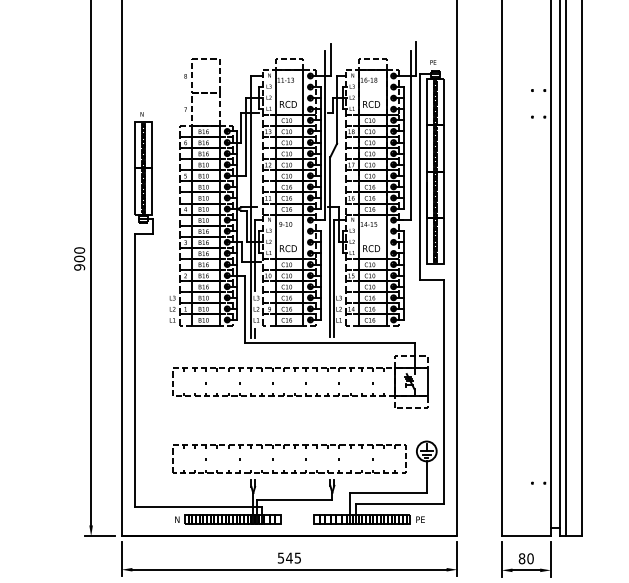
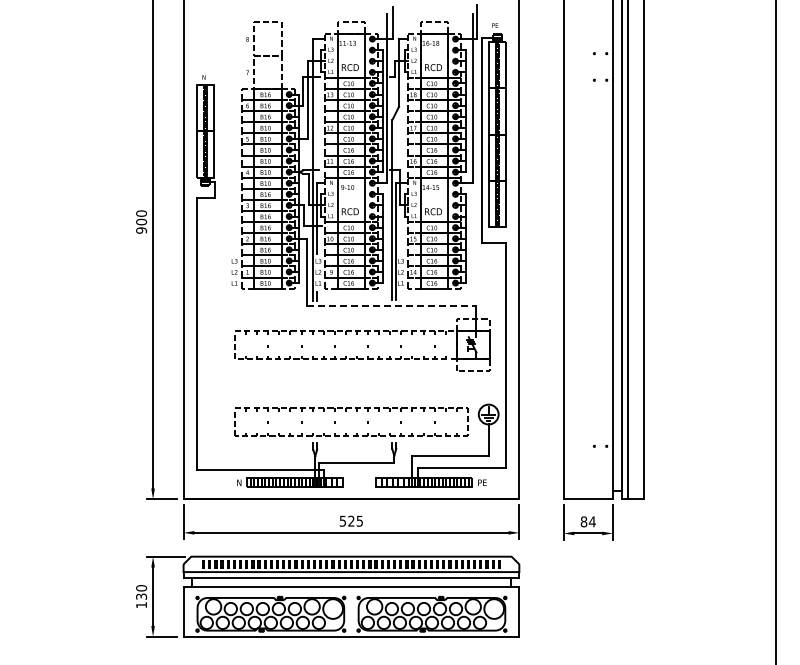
line: (329, 343) -> (391, 306), solid -> dashed
text: (288, 557) -> (350, 520), 545 -> 525
text: (530, 558) -> (592, 521), 80 -> 84

